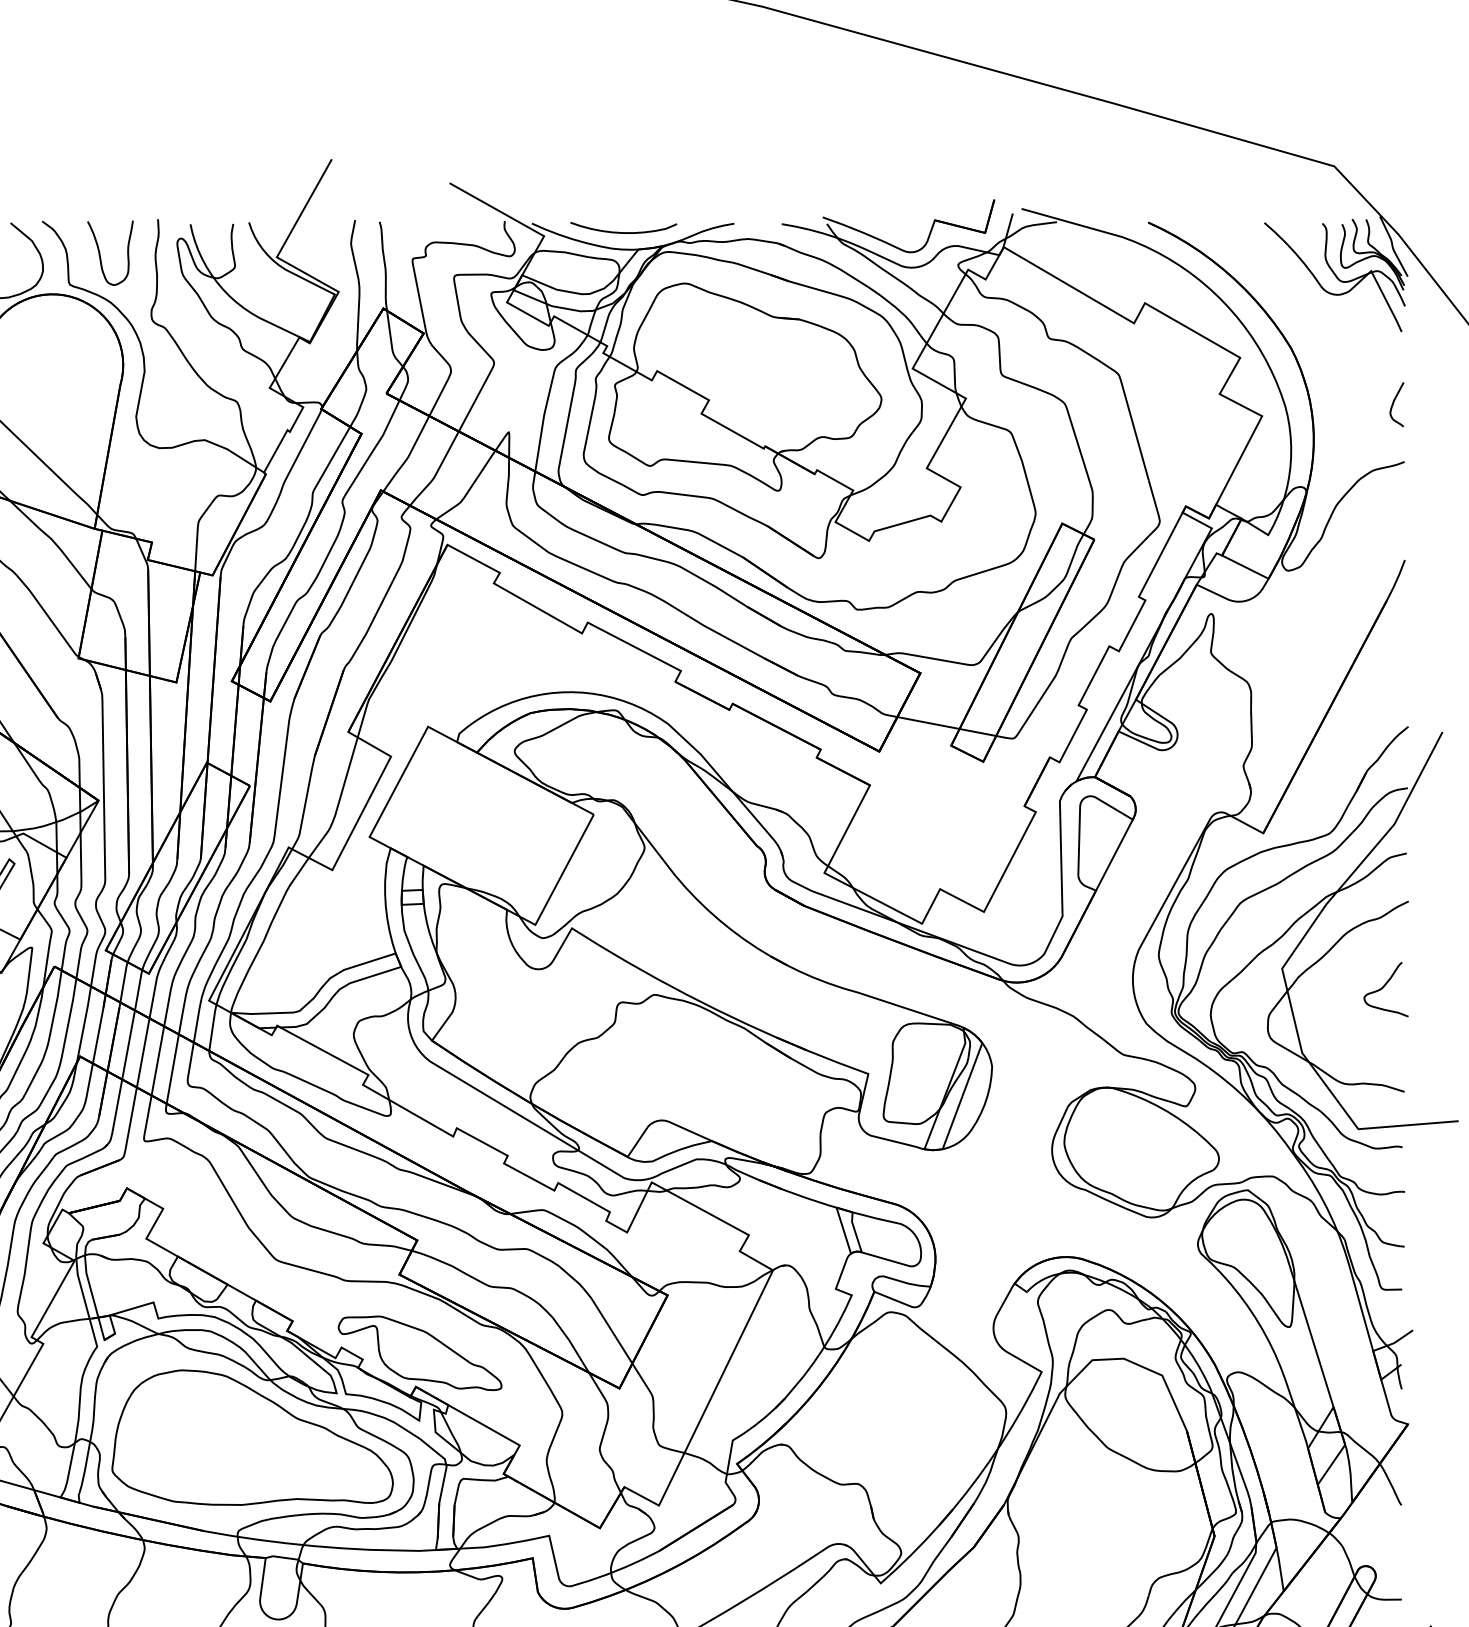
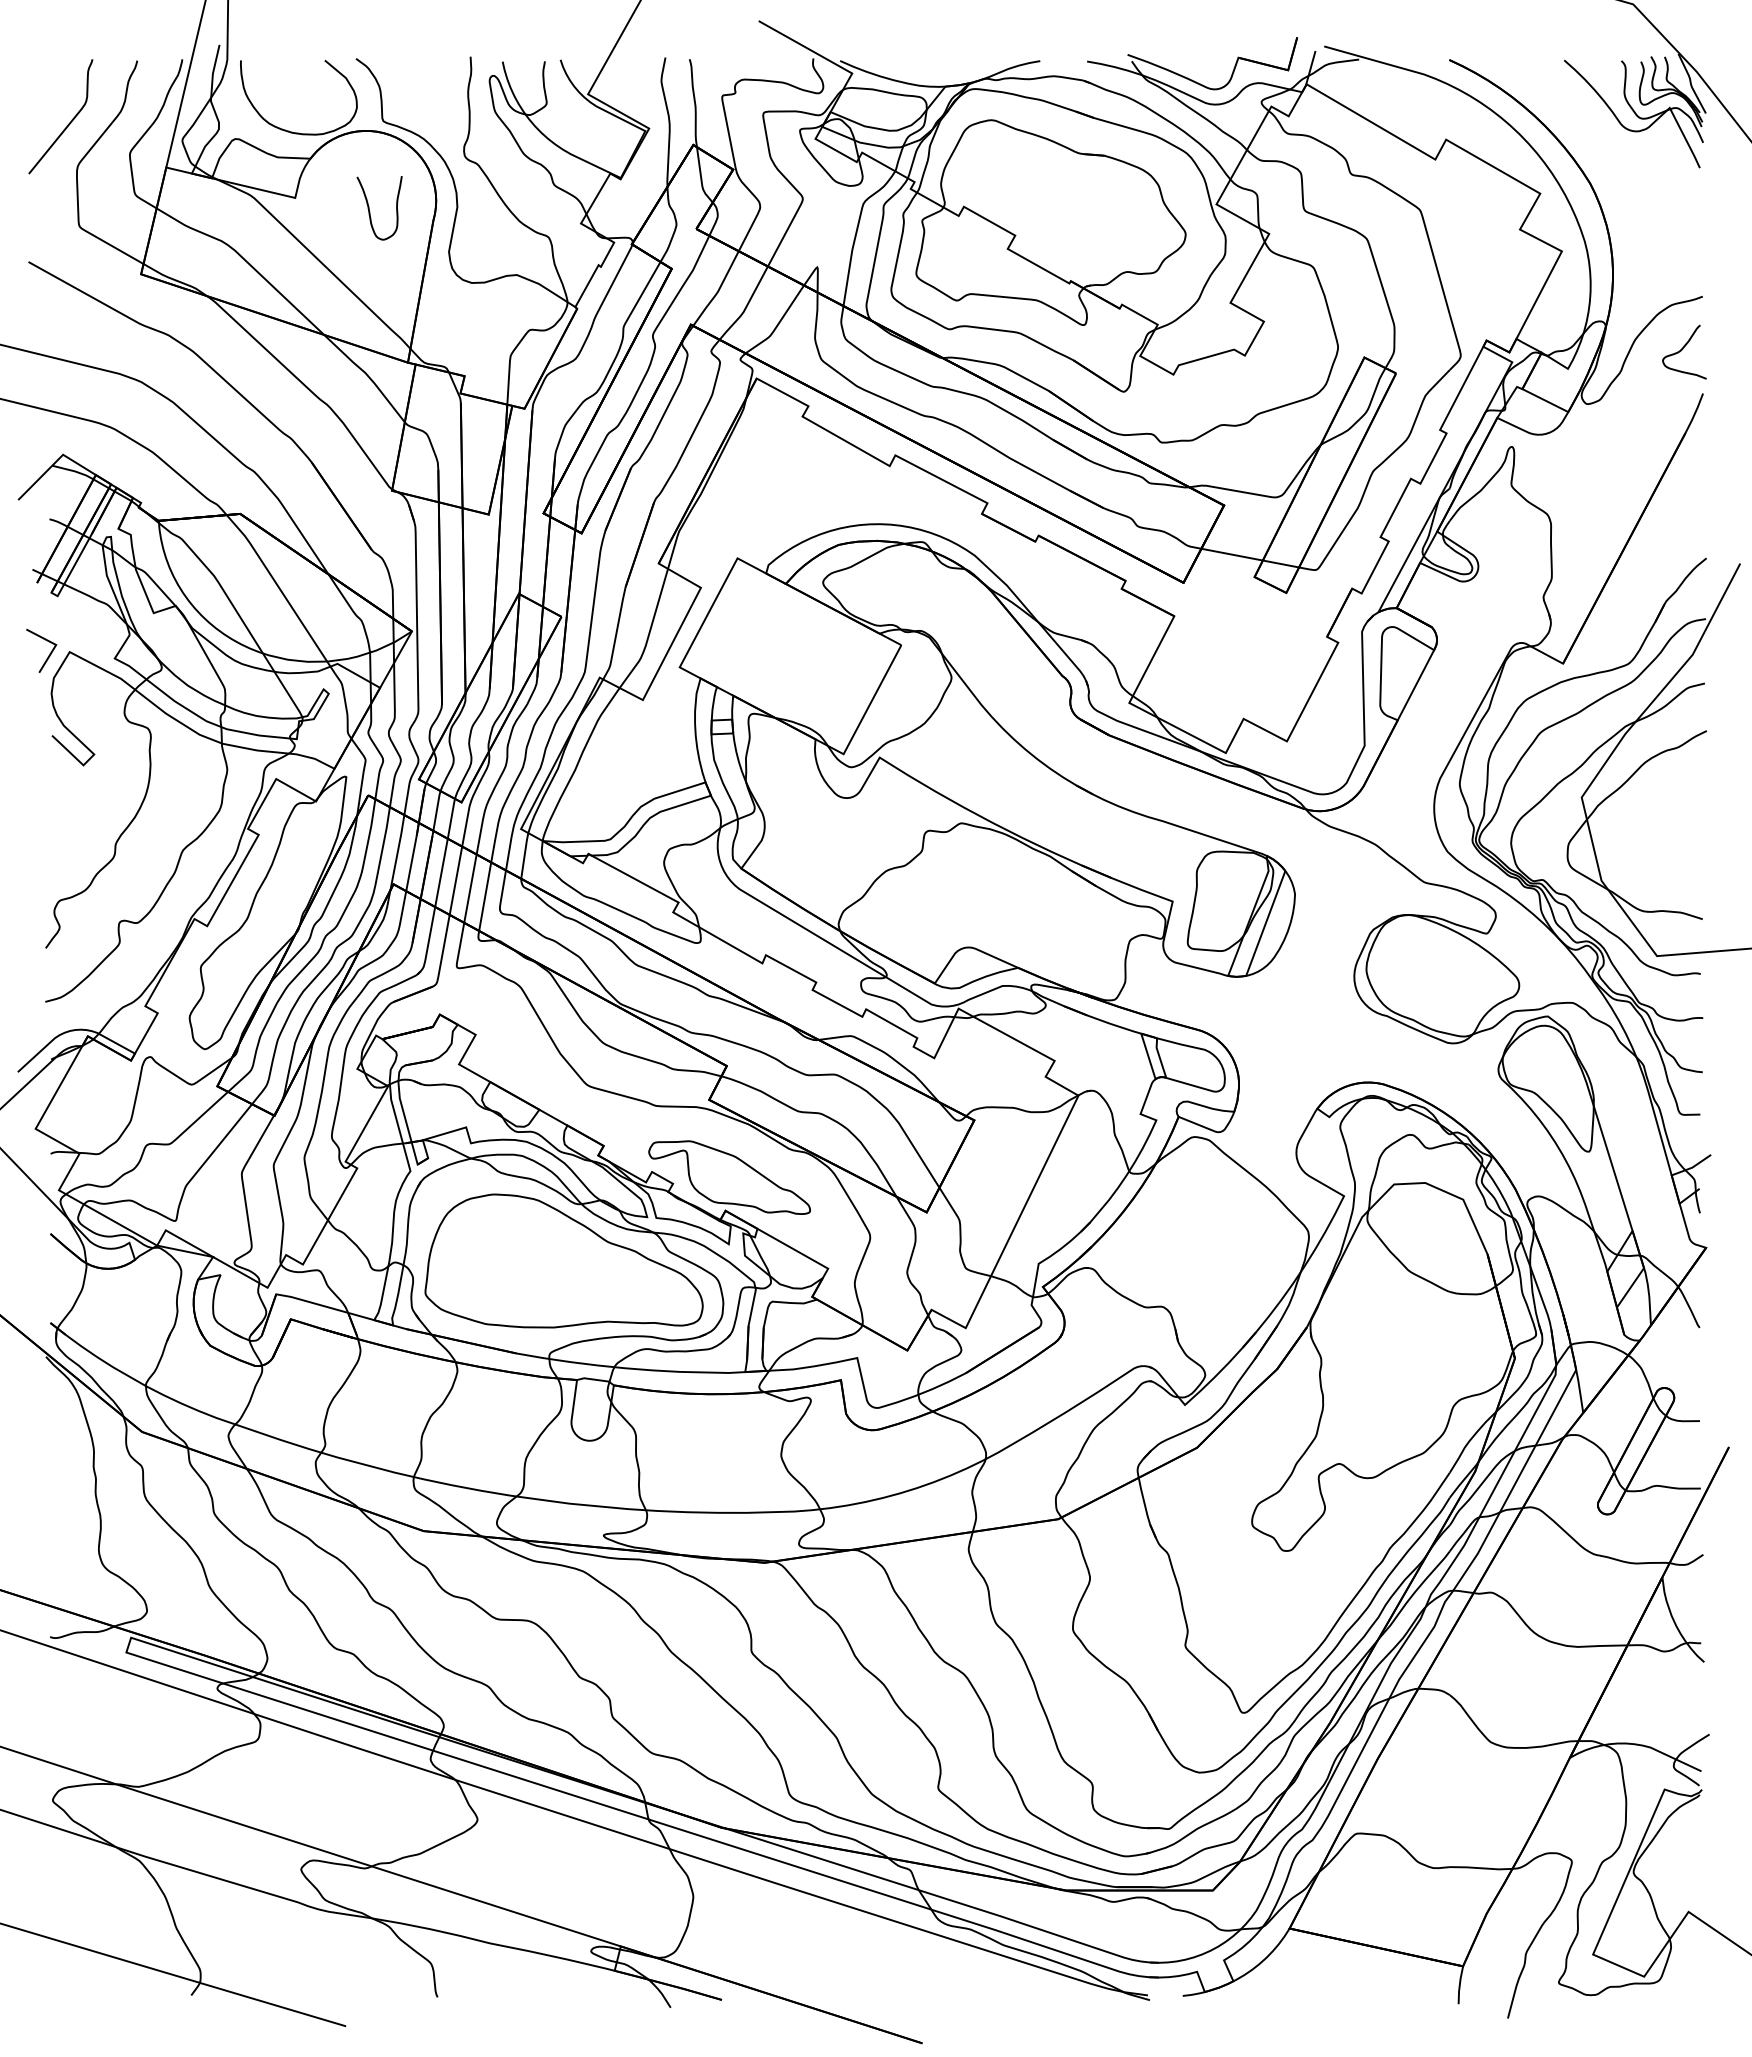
curve: (623, 232) -> (930, 69), removed
curve: (101, 256) -> (370, 211), moved
curve: (1394, 404) -> (1692, 239), removed
curve: (1385, 986) -> (1683, 349), moved

